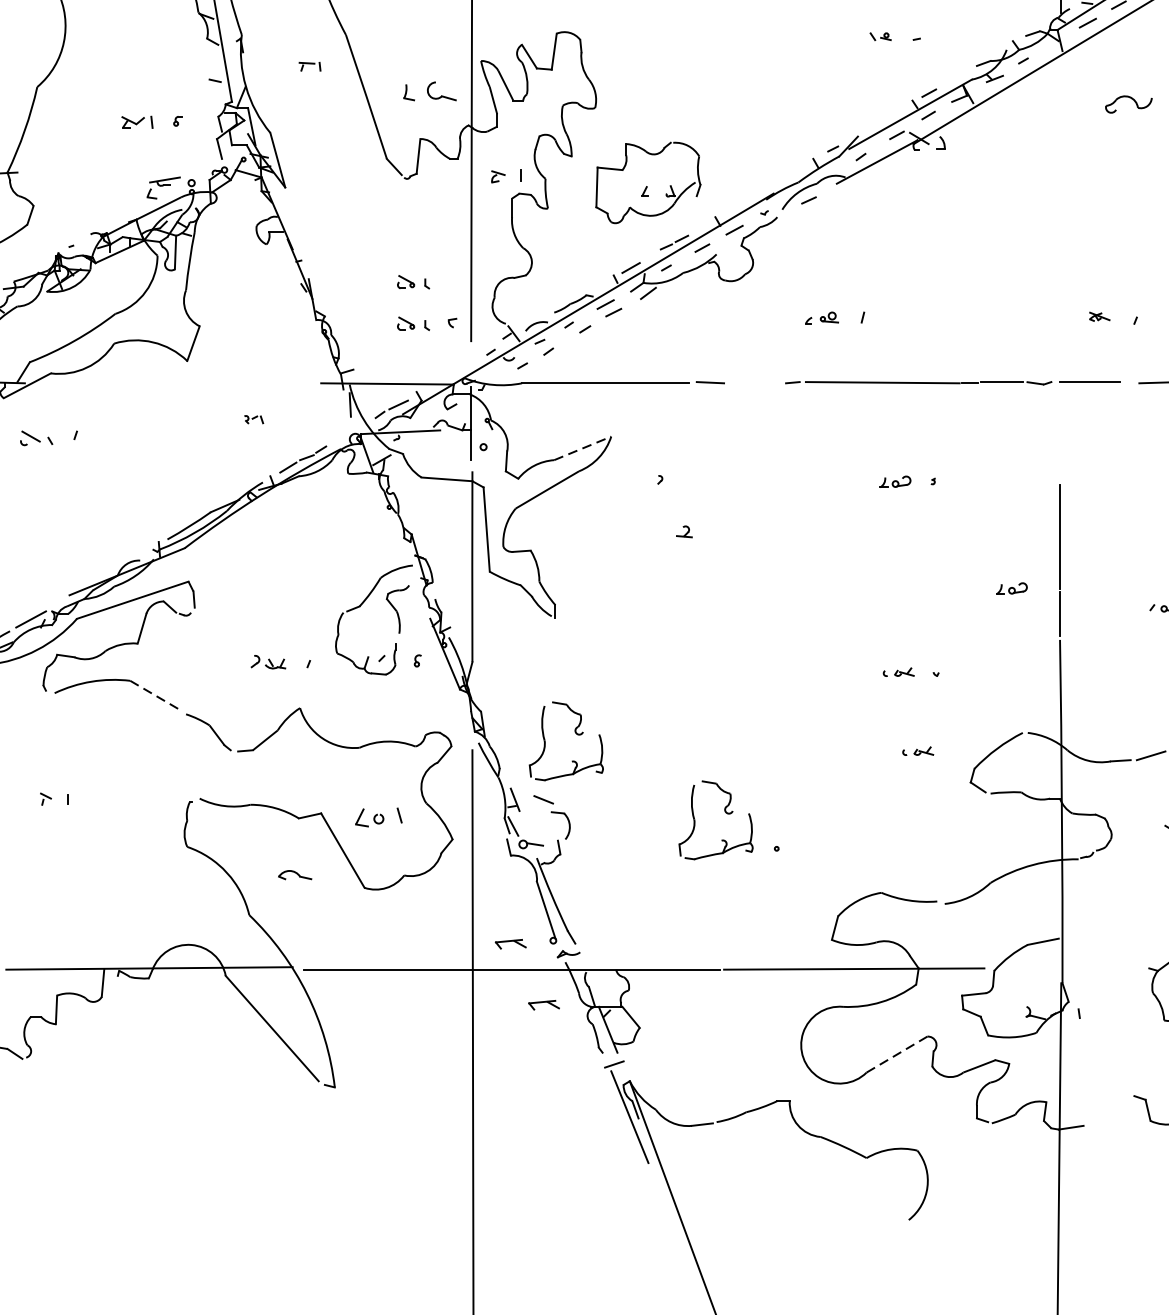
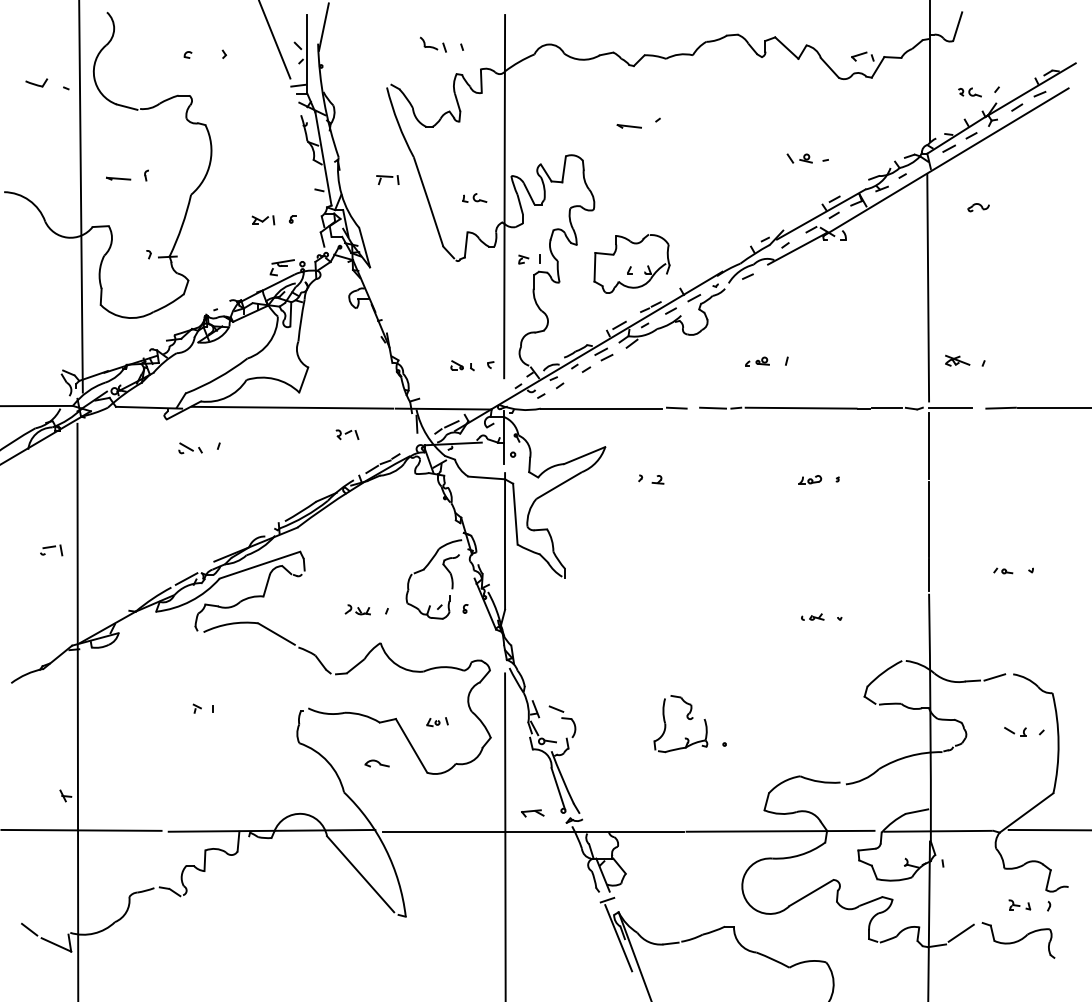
part: (880, 36) -> (799, 158), size x1.67
part: (309, 67) -> (387, 180), size x1.43
part: (430, 90) -> (474, 197), size x0.62
part: (1128, 104) -> (978, 207), size x0.62
line: (1059, 215) -> (928, 287), added
part: (413, 281) -> (462, 335), removed
part: (1099, 316) -> (957, 360), size x1.67
line: (177, 381) -> (292, 407), added
line: (761, 381) -> (713, 407), added
part: (254, 419) -> (347, 434), size x1.67
line: (1060, 435) -> (929, 446), added
line: (583, 448) -> (585, 455), dashed -> solid
part: (683, 531) -> (657, 479), moved
part: (1012, 588) -> (894, 556), removed
line: (155, 696) -> (276, 634), dashed -> solid
part: (574, 732) -> (578, 660), removed
part: (917, 750) -> (826, 673), removed
part: (378, 818) -> (437, 722), size x0.62
line: (1071, 967) -> (937, 830), added
part: (543, 1005) -> (556, 857), removed
line: (897, 1053) -> (811, 892), dashed -> solid
line: (1103, 1109) -> (960, 932), added

